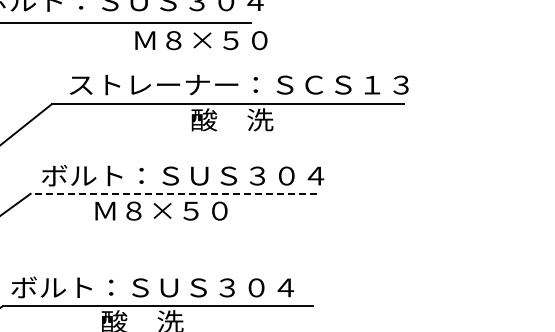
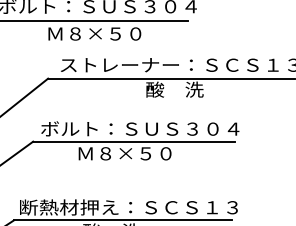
text: (201, 40) -> (94, 33), moved
line: (173, 193) -> (133, 141), dashed -> solid
text: (166, 287) -> (128, 207), ボルト：ＳＵＳ３０４ -> 断熱材押え：ＳＣＳ１３

